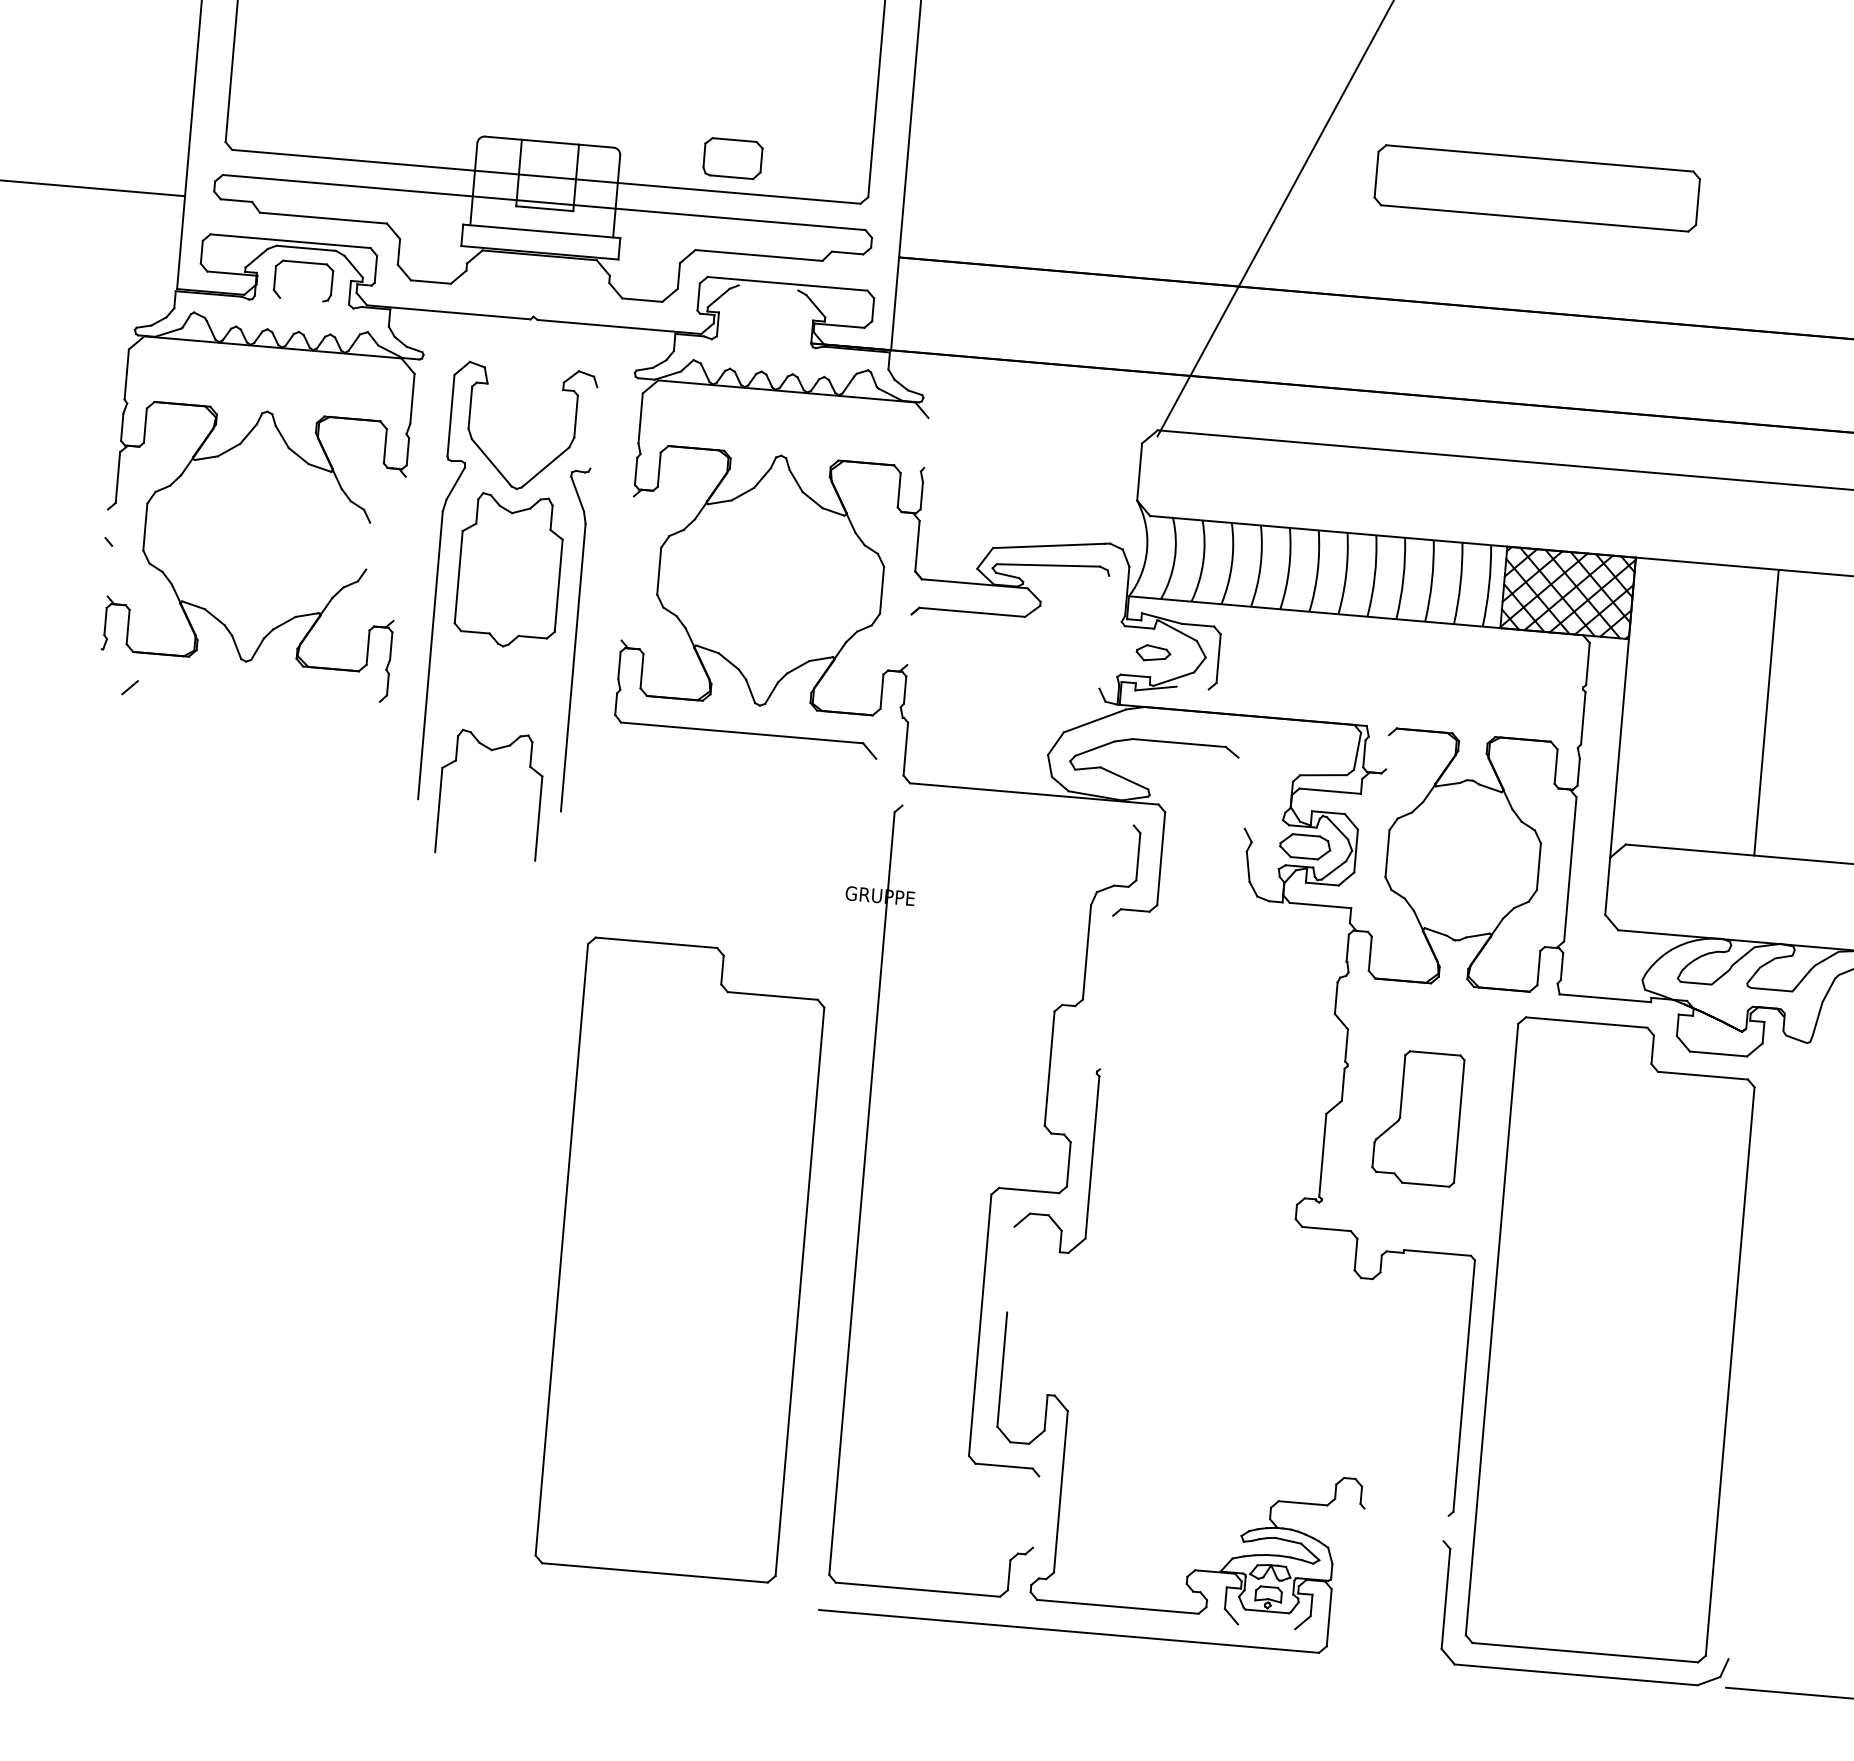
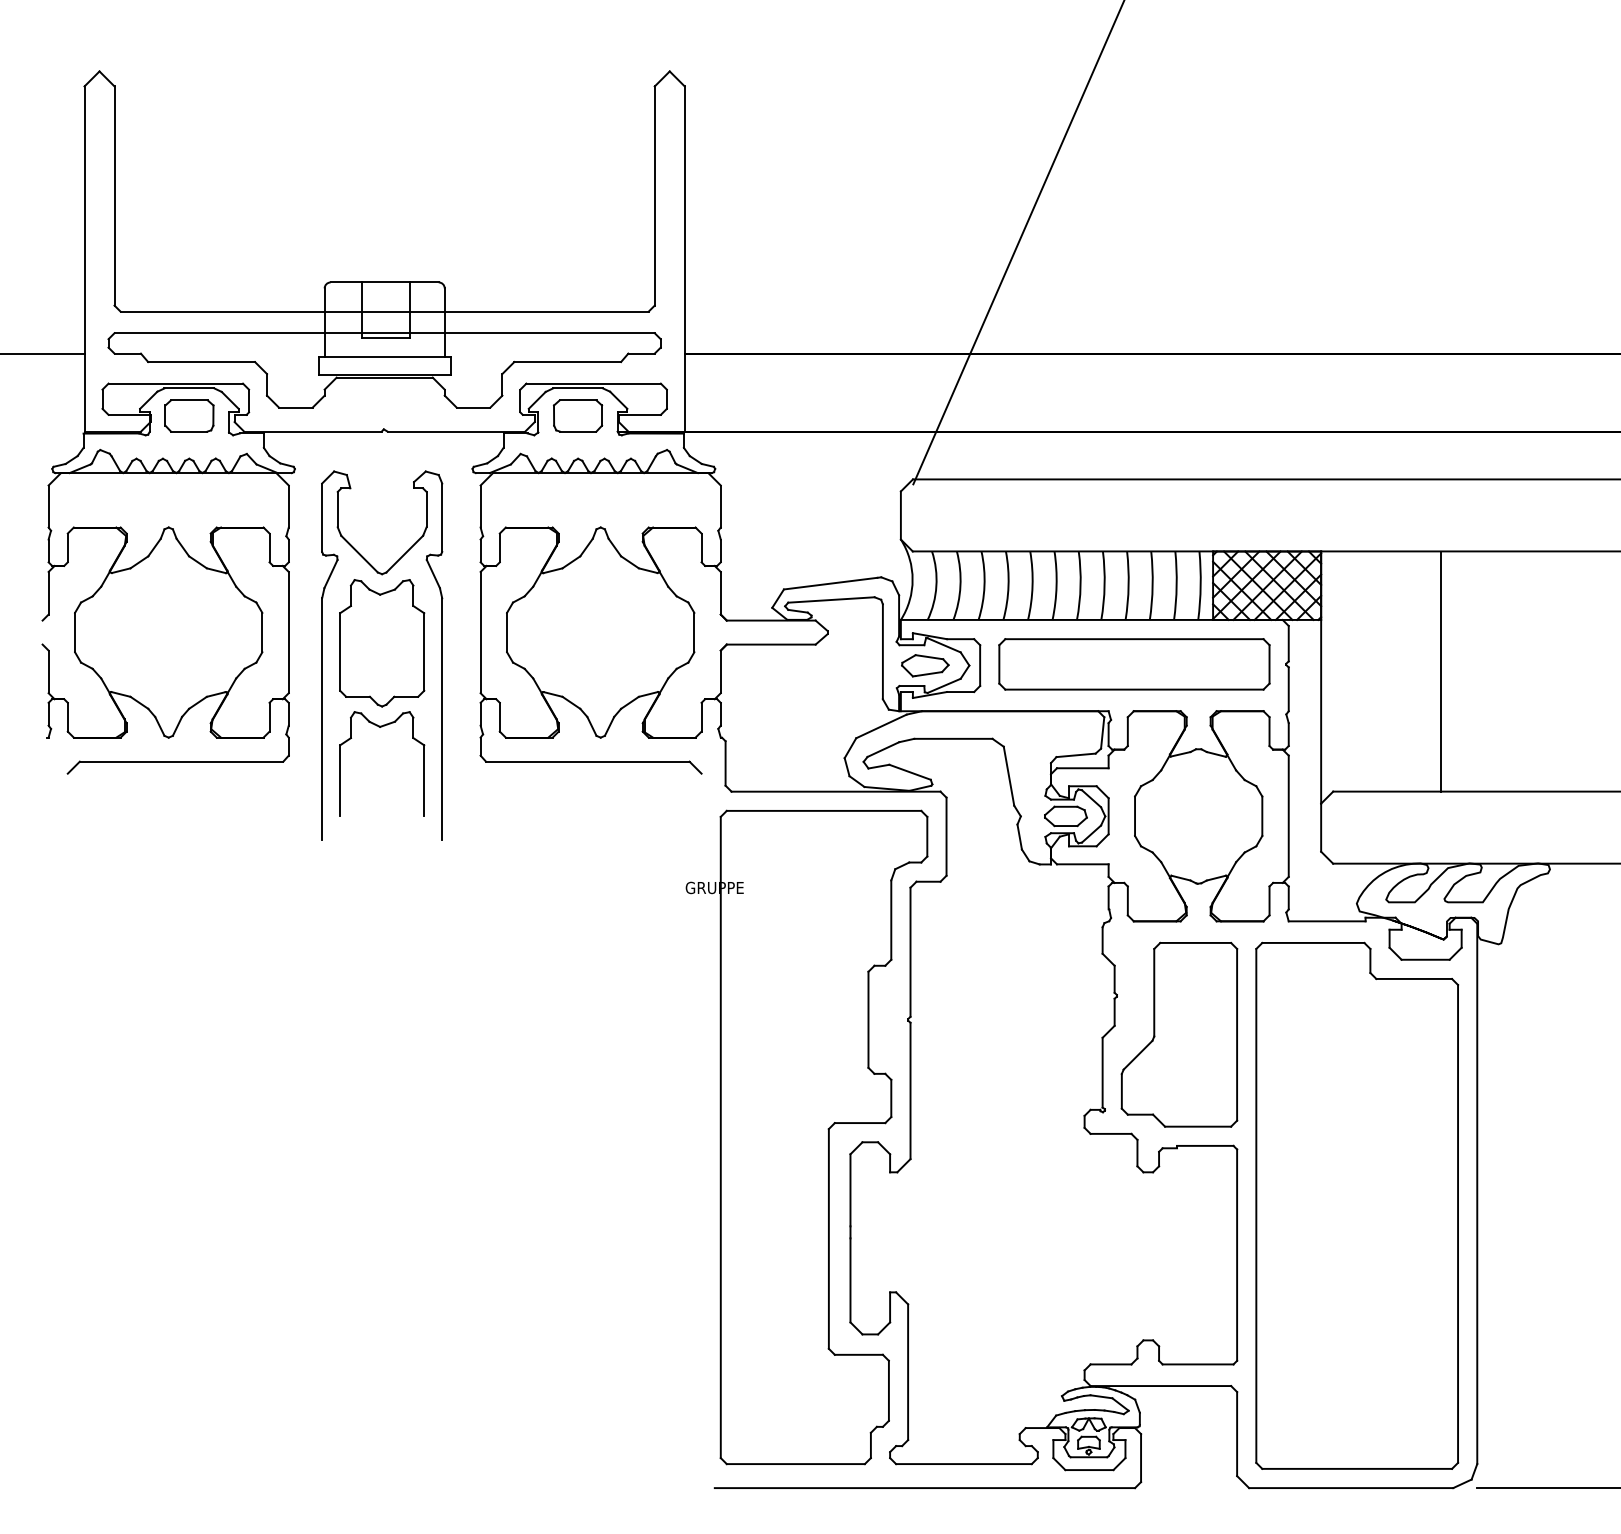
part: (733, 158) -> (578, 415), moved
part: (1537, 188) -> (1134, 664), moved
line: (769, 288) -> (578, 388), added
line: (301, 299) -> (189, 431), added
line: (594, 427) -> (442, 517), added
line: (925, 442) -> (720, 506), added
line: (368, 546) -> (262, 632), added
line: (399, 548) -> (288, 632), added
line: (627, 568) -> (480, 632), added
line: (109, 570) -> (48, 671), added
line: (1103, 631) -> (882, 651), added
line: (909, 639) -> (720, 671), added
part: (1153, 652) -> (925, 665), size x1.67
line: (1192, 688) -> (960, 692), added
line: (258, 691) -> (181, 761), added
part: (494, 751) -> (382, 727), moved
line: (1387, 752) -> (1127, 731), added
line: (1241, 792) -> (1008, 775), added
line: (1017, 815) -> (823, 810), added
line: (1106, 991) -> (910, 951), added
part: (1418, 1117) -> (1179, 1034), size x1.67
part: (682, 1259) -> (575, 1205), removed
line: (1010, 1269) -> (850, 1190), added
line: (1756, 1337) -> (1477, 1193), added
line: (1035, 1511) -> (888, 1390), added
line: (1405, 1512) -> (1197, 1364), added
line: (1359, 1534) -> (1160, 1386), added
line: (1266, 1627) -> (1089, 1470), added

